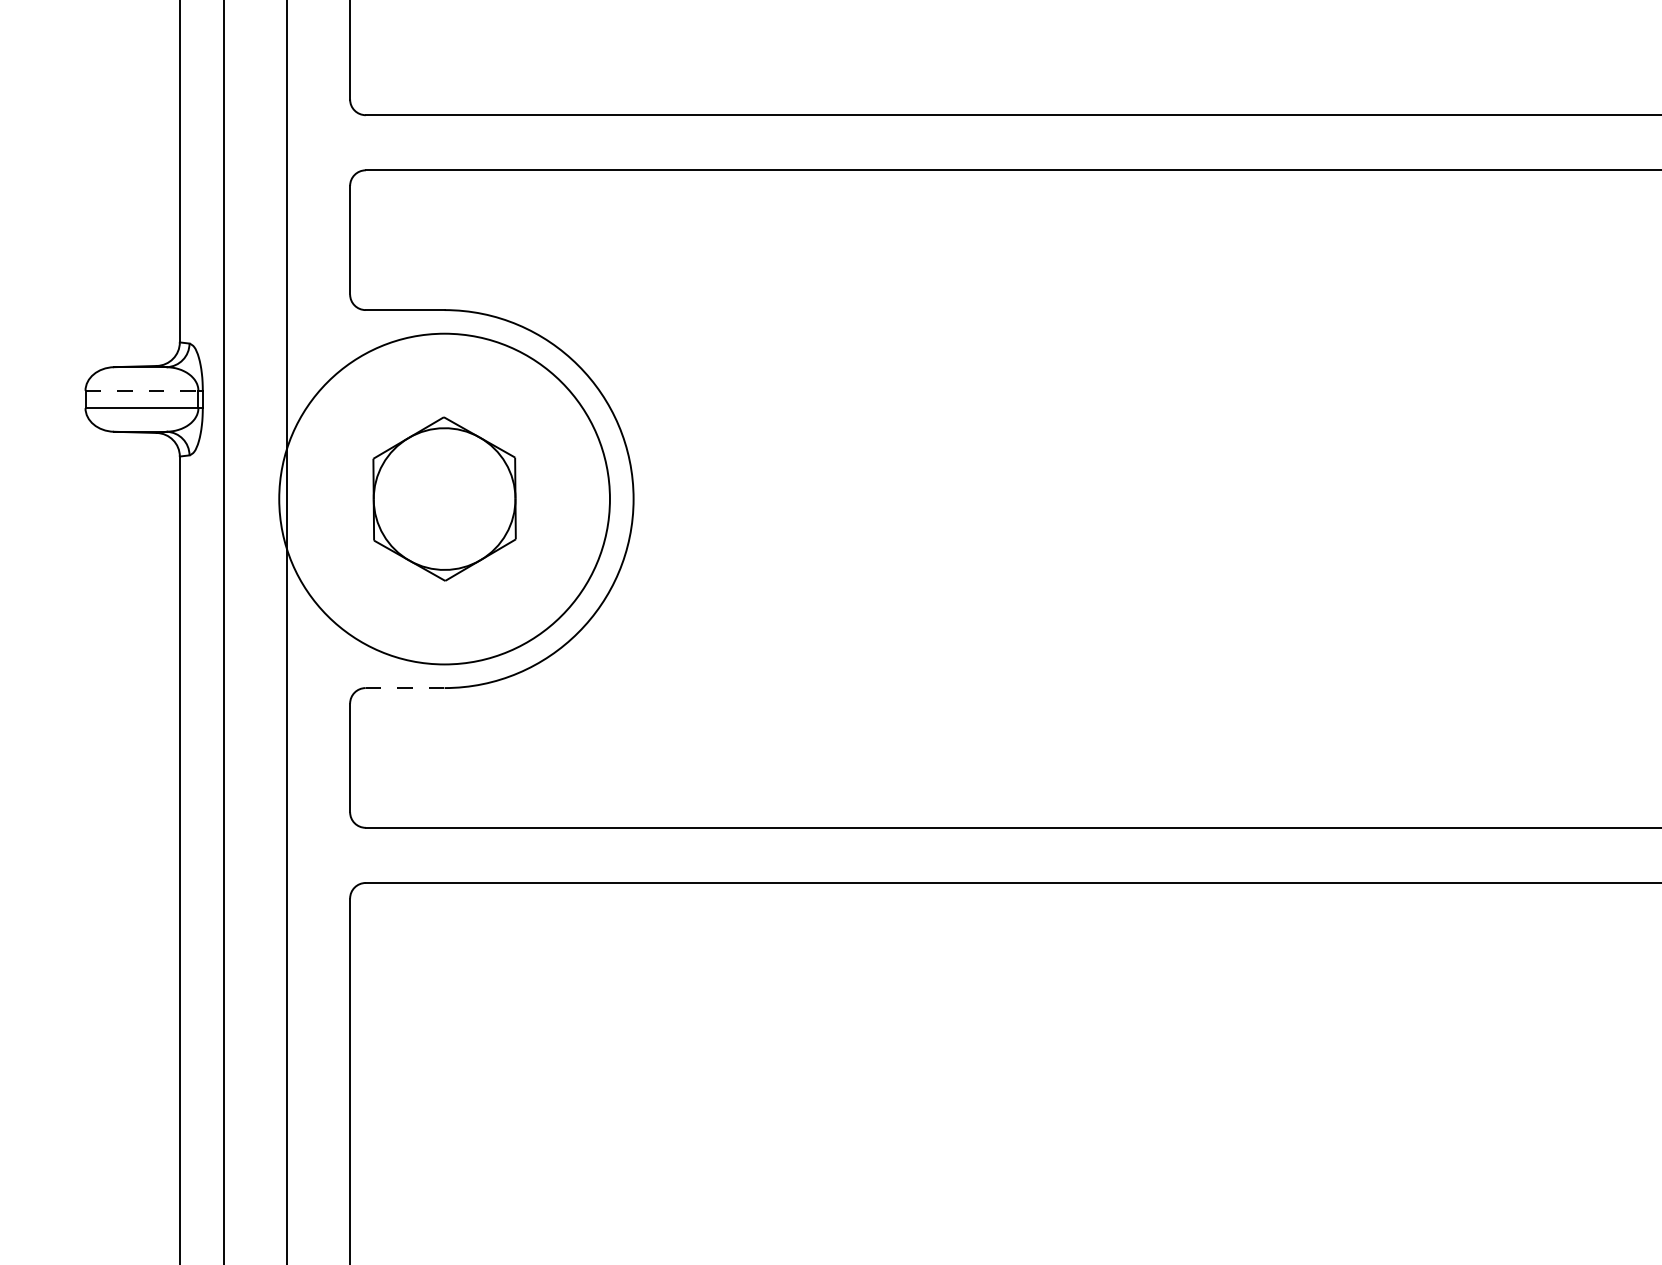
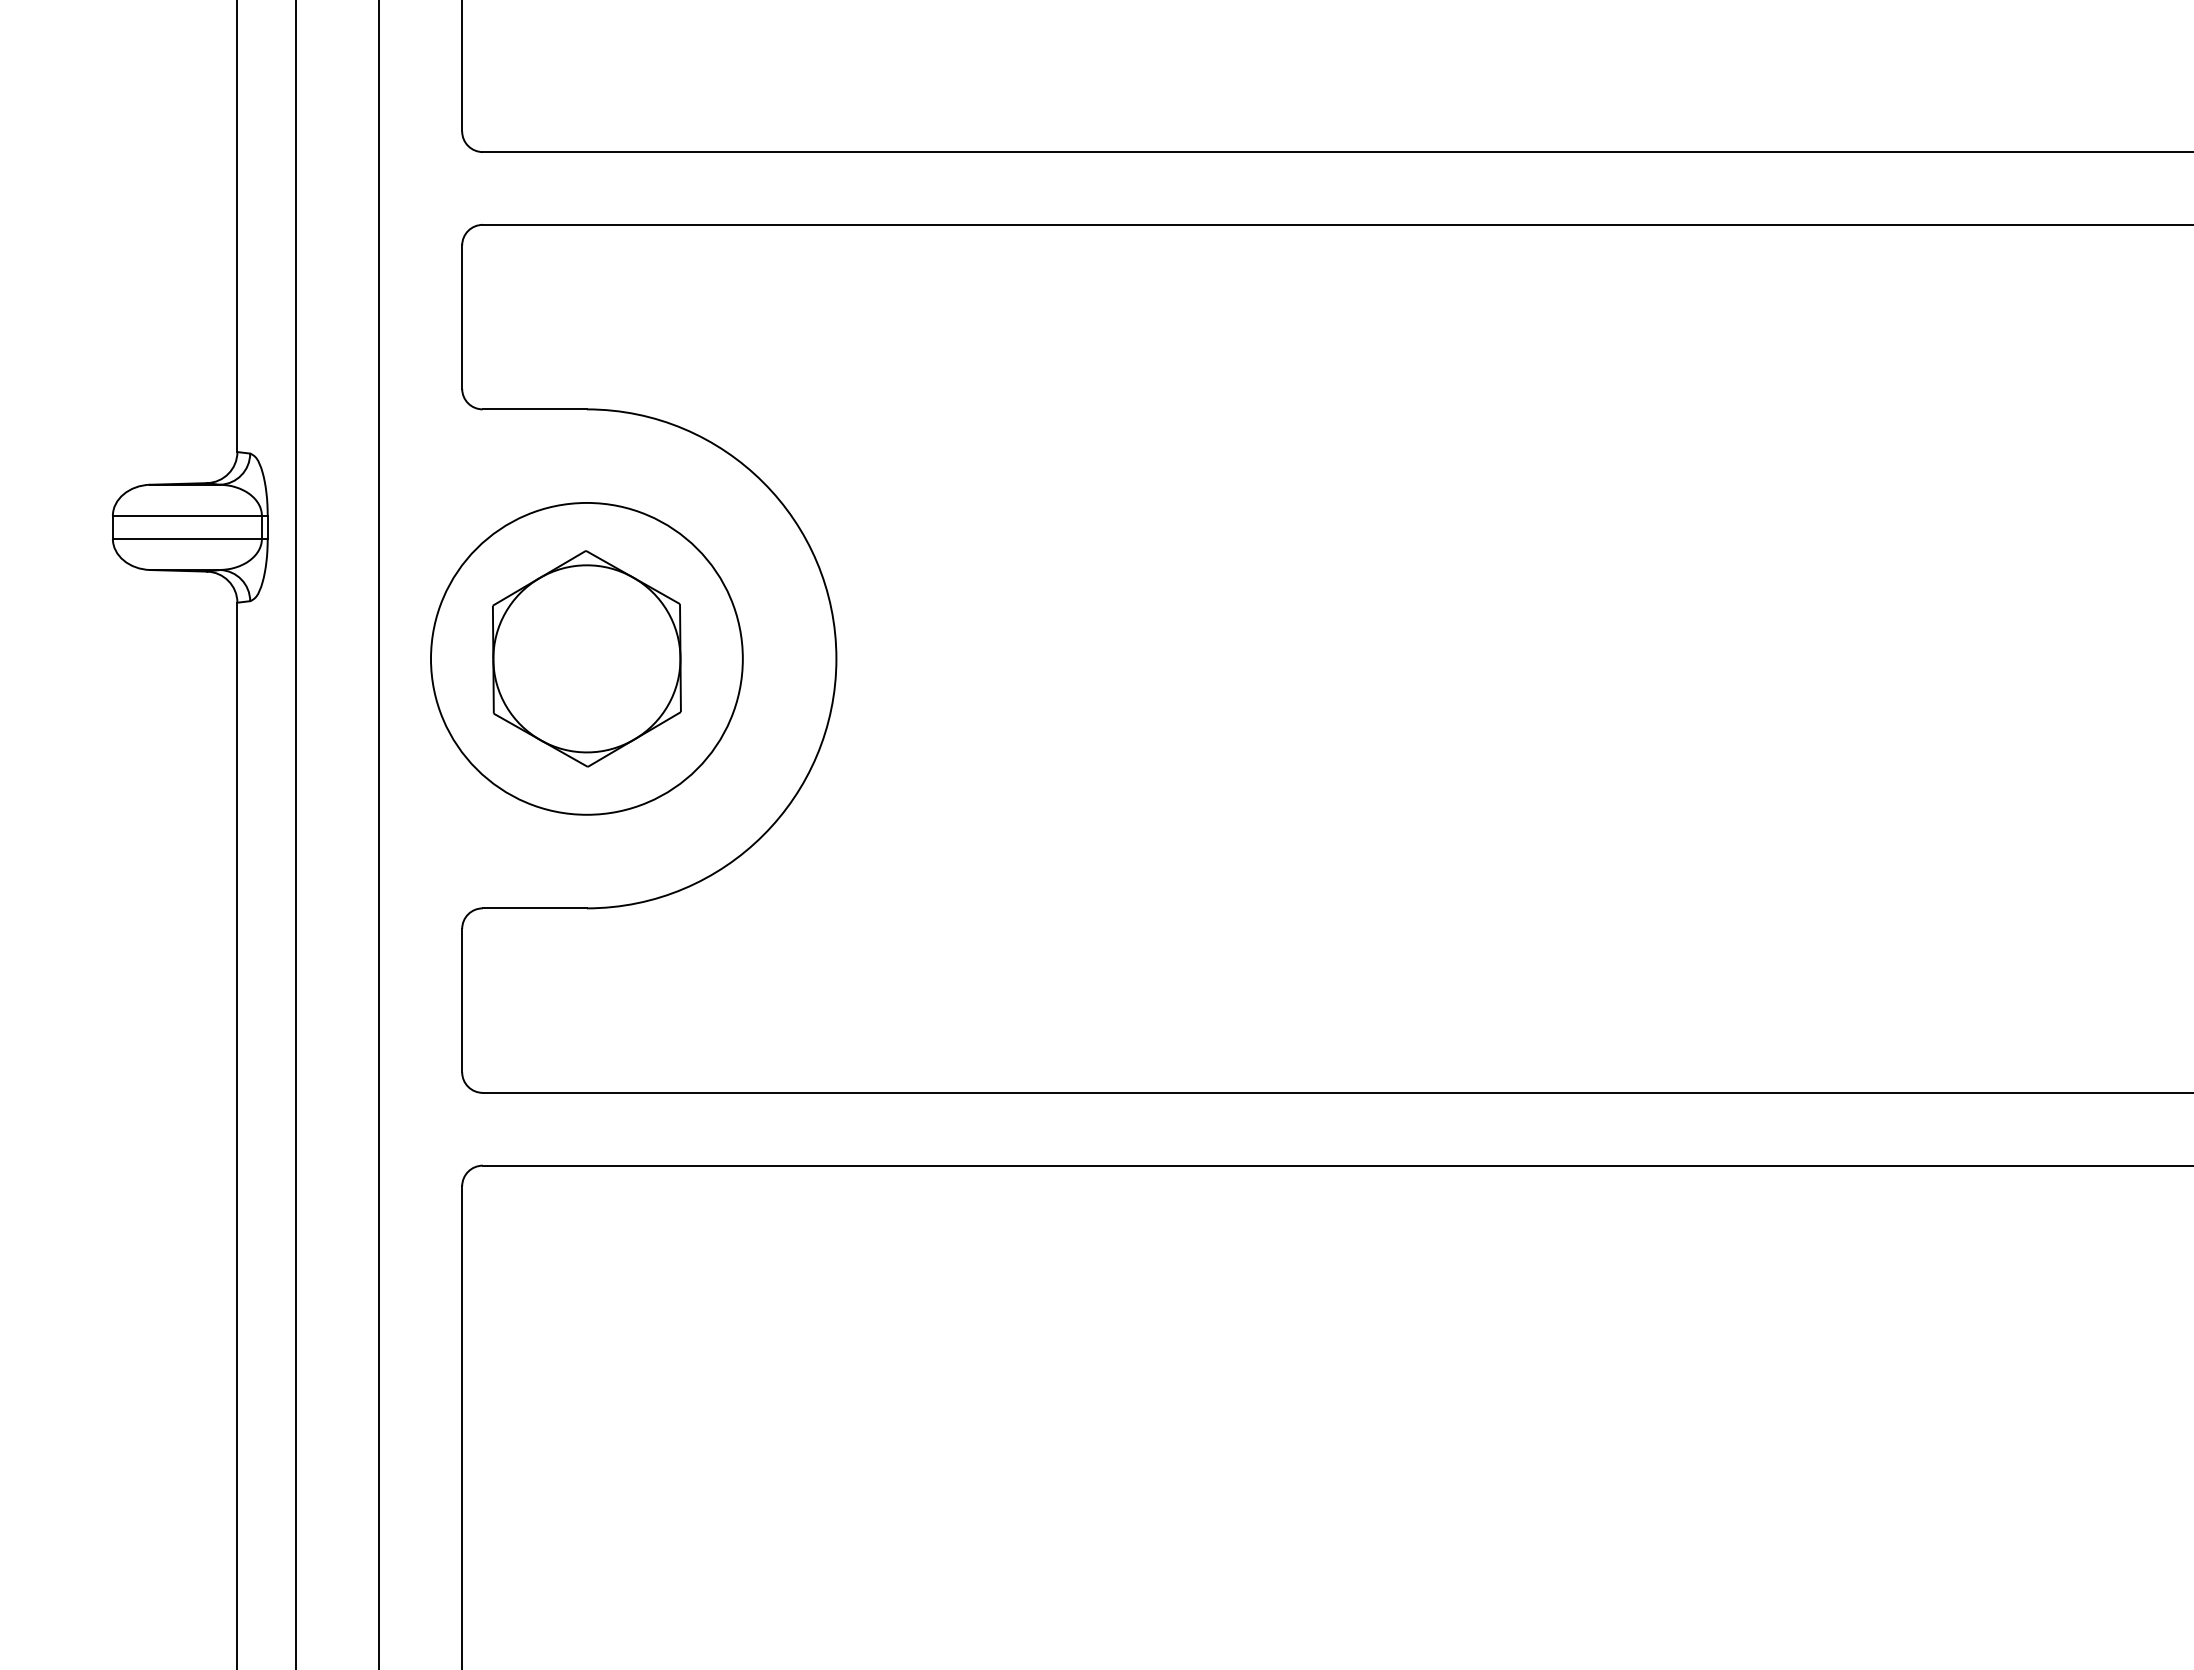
line: (142, 390) -> (187, 515), dashed -> solid
circle: (444, 498) -> (586, 658), size x0.71
line: (405, 688) -> (535, 908), dashed -> solid

